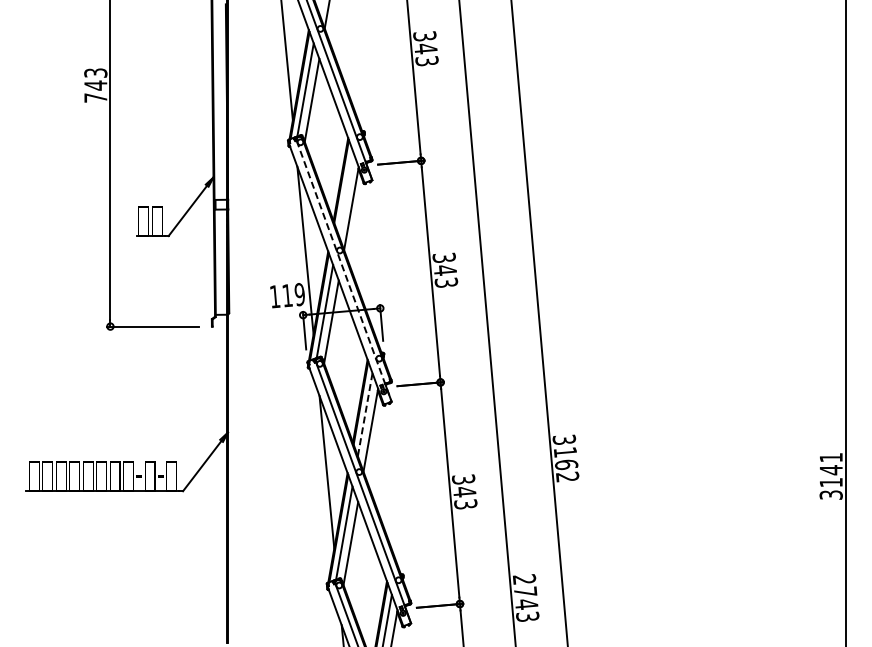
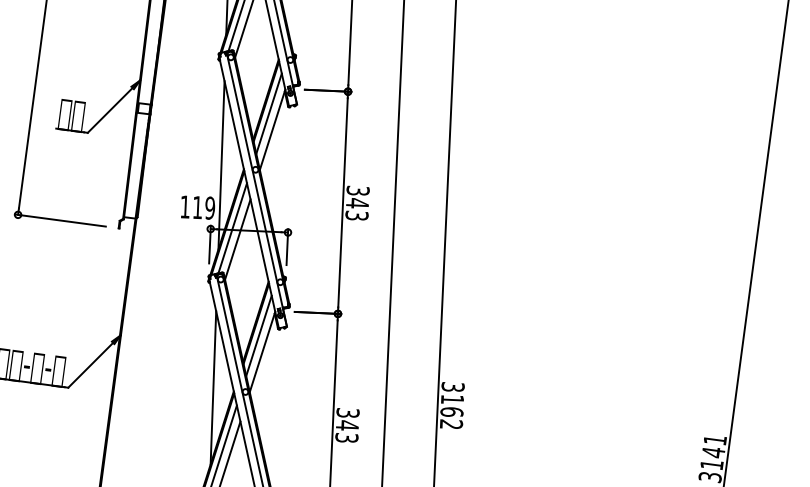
line: (345, 192) -> (268, 113), added
line: (344, 271) -> (257, 191), dashed -> solid
line: (365, 415) -> (259, 336), dashed -> solid

